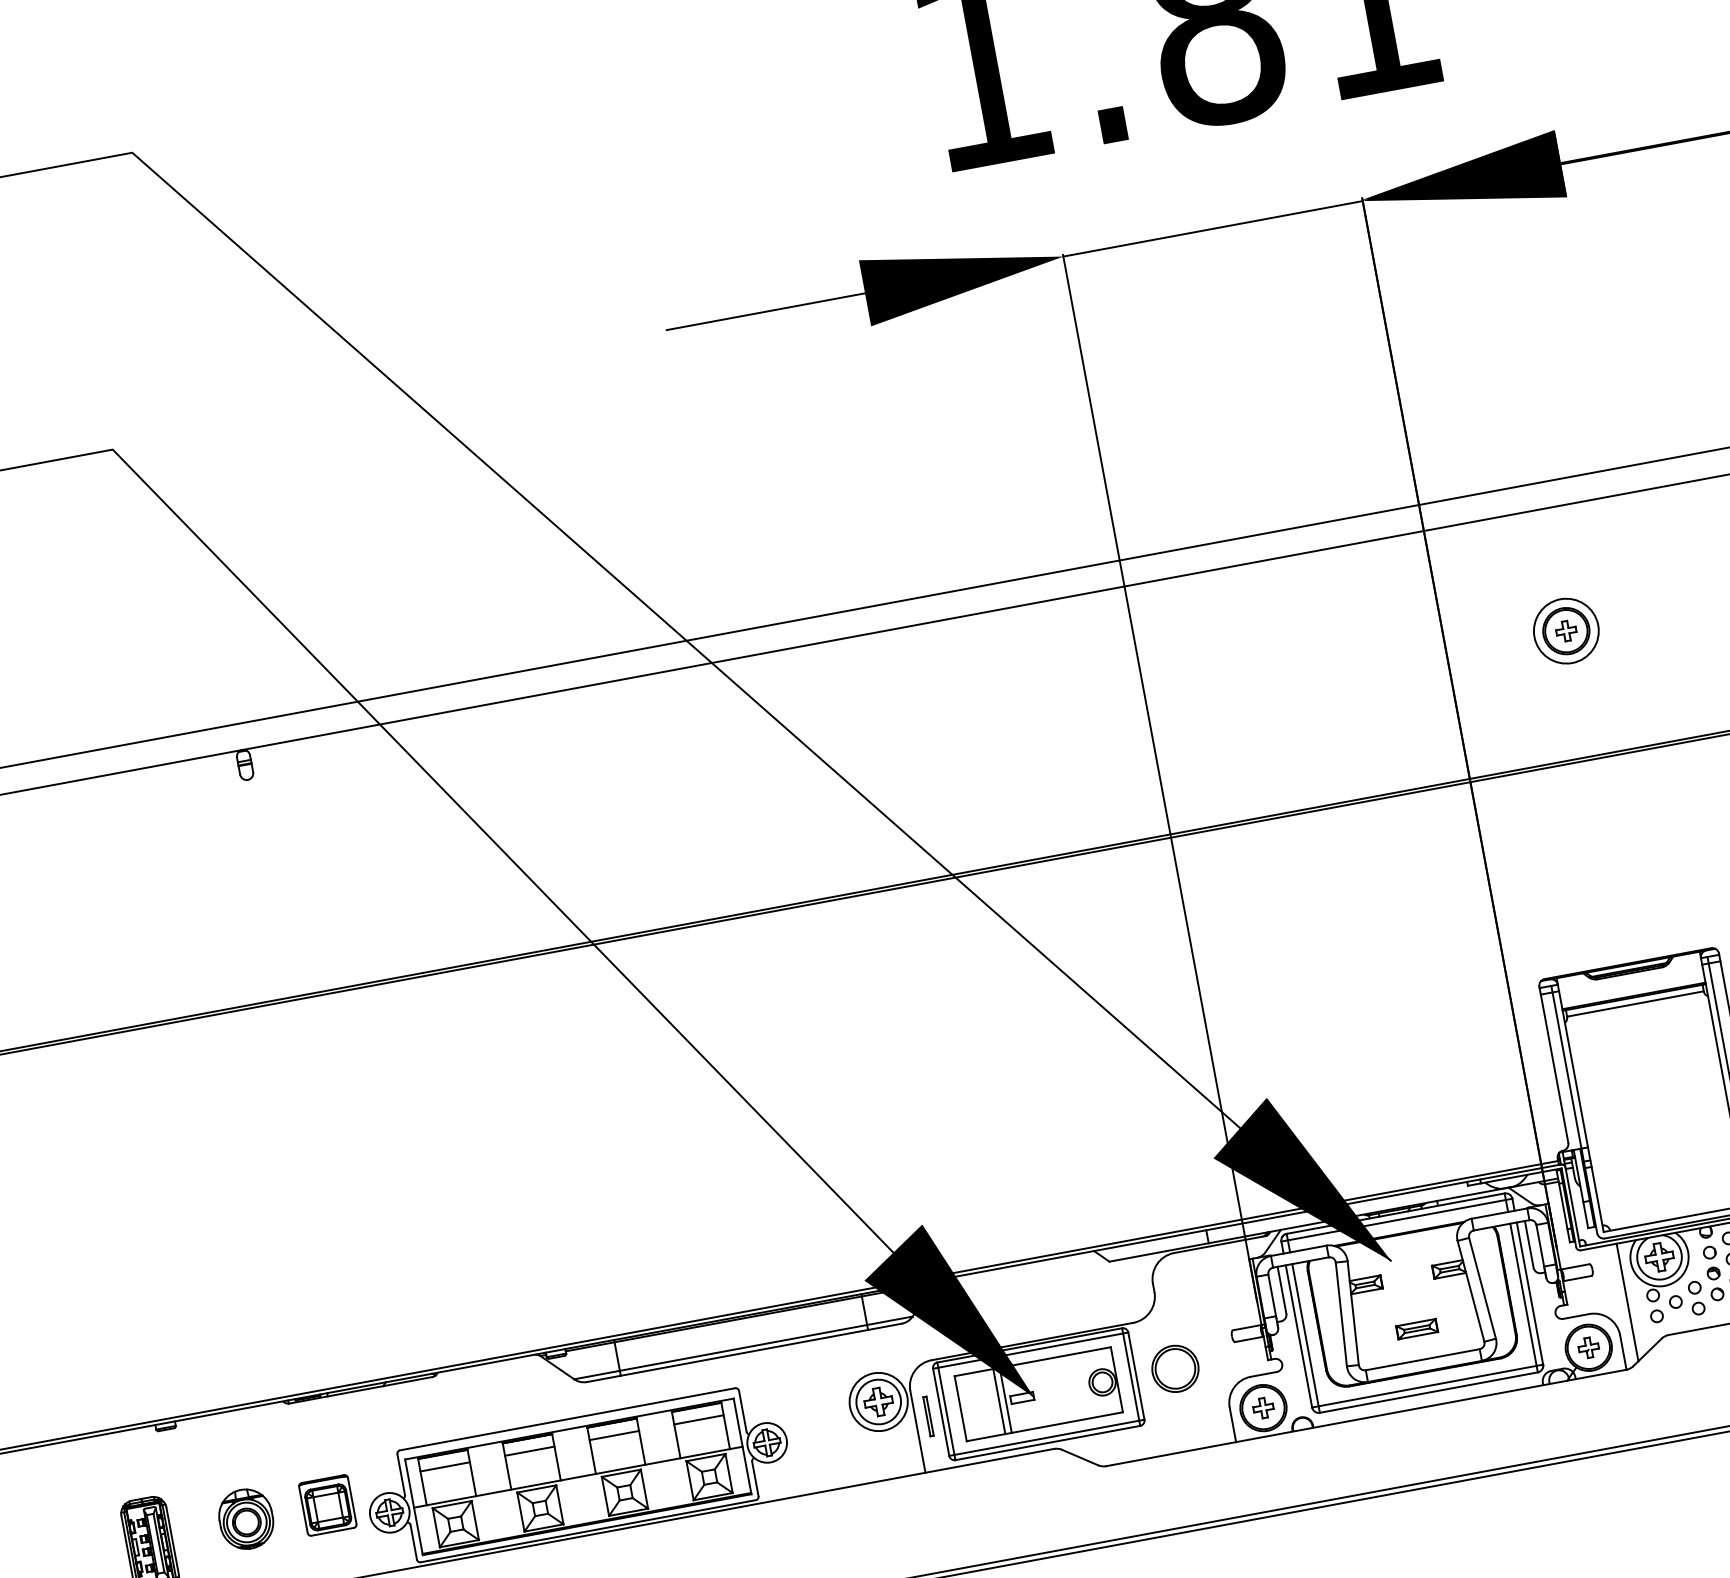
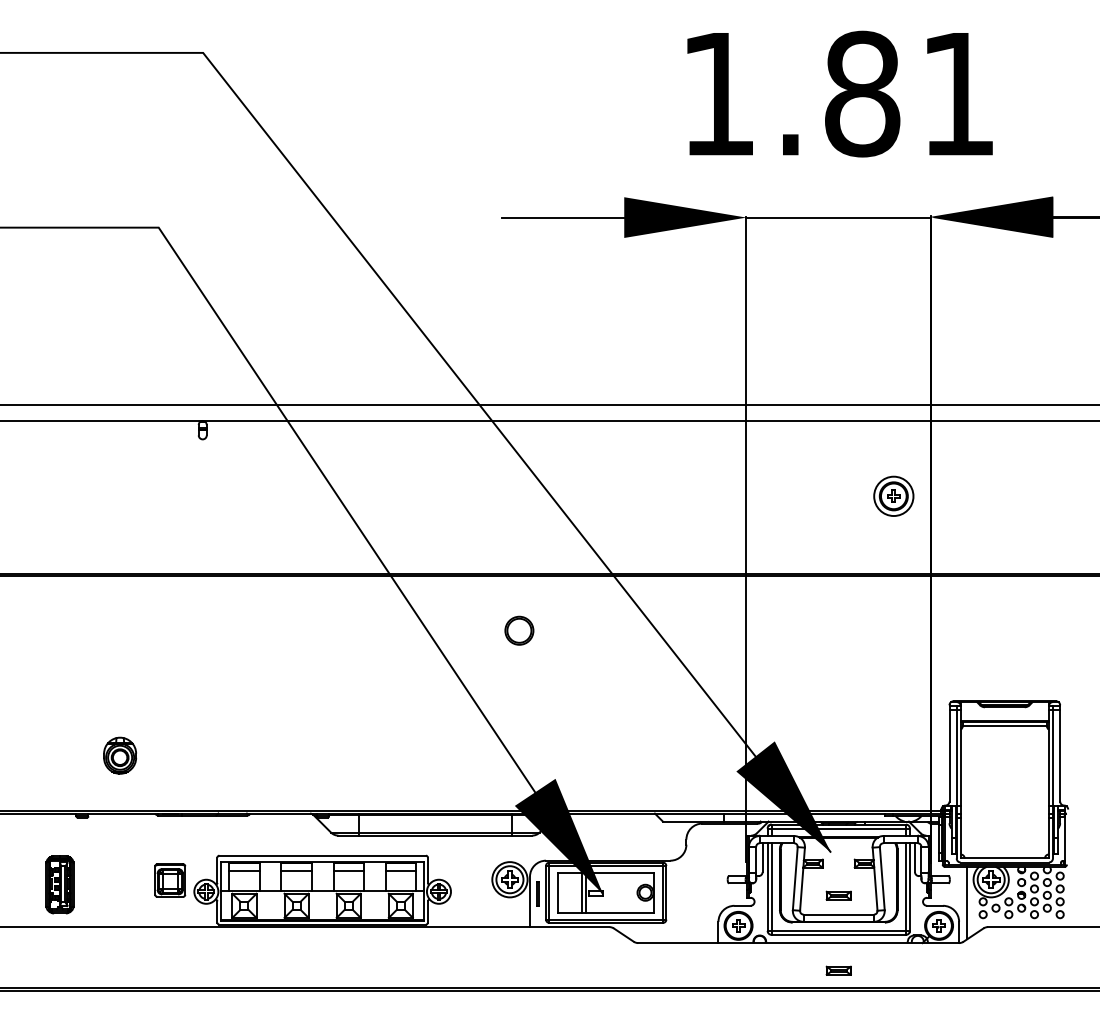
part: (1565, 629) -> (893, 495), moved
part: (1175, 1368) -> (519, 630), moved
part: (1439, 1450) -> (838, 970), added
part: (246, 1518) -> (120, 755), moved

